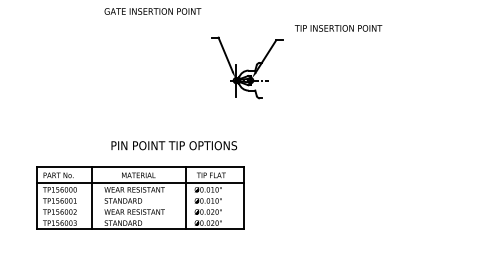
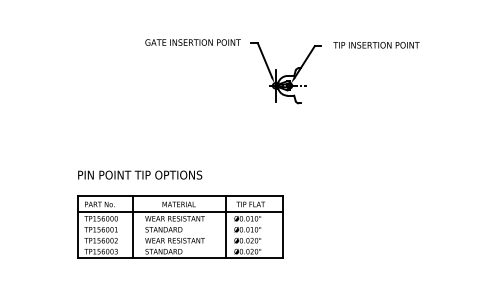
text: (338, 27) -> (376, 44), moved
part: (246, 68) -> (285, 73), moved
text: (174, 145) -> (140, 174), moved

